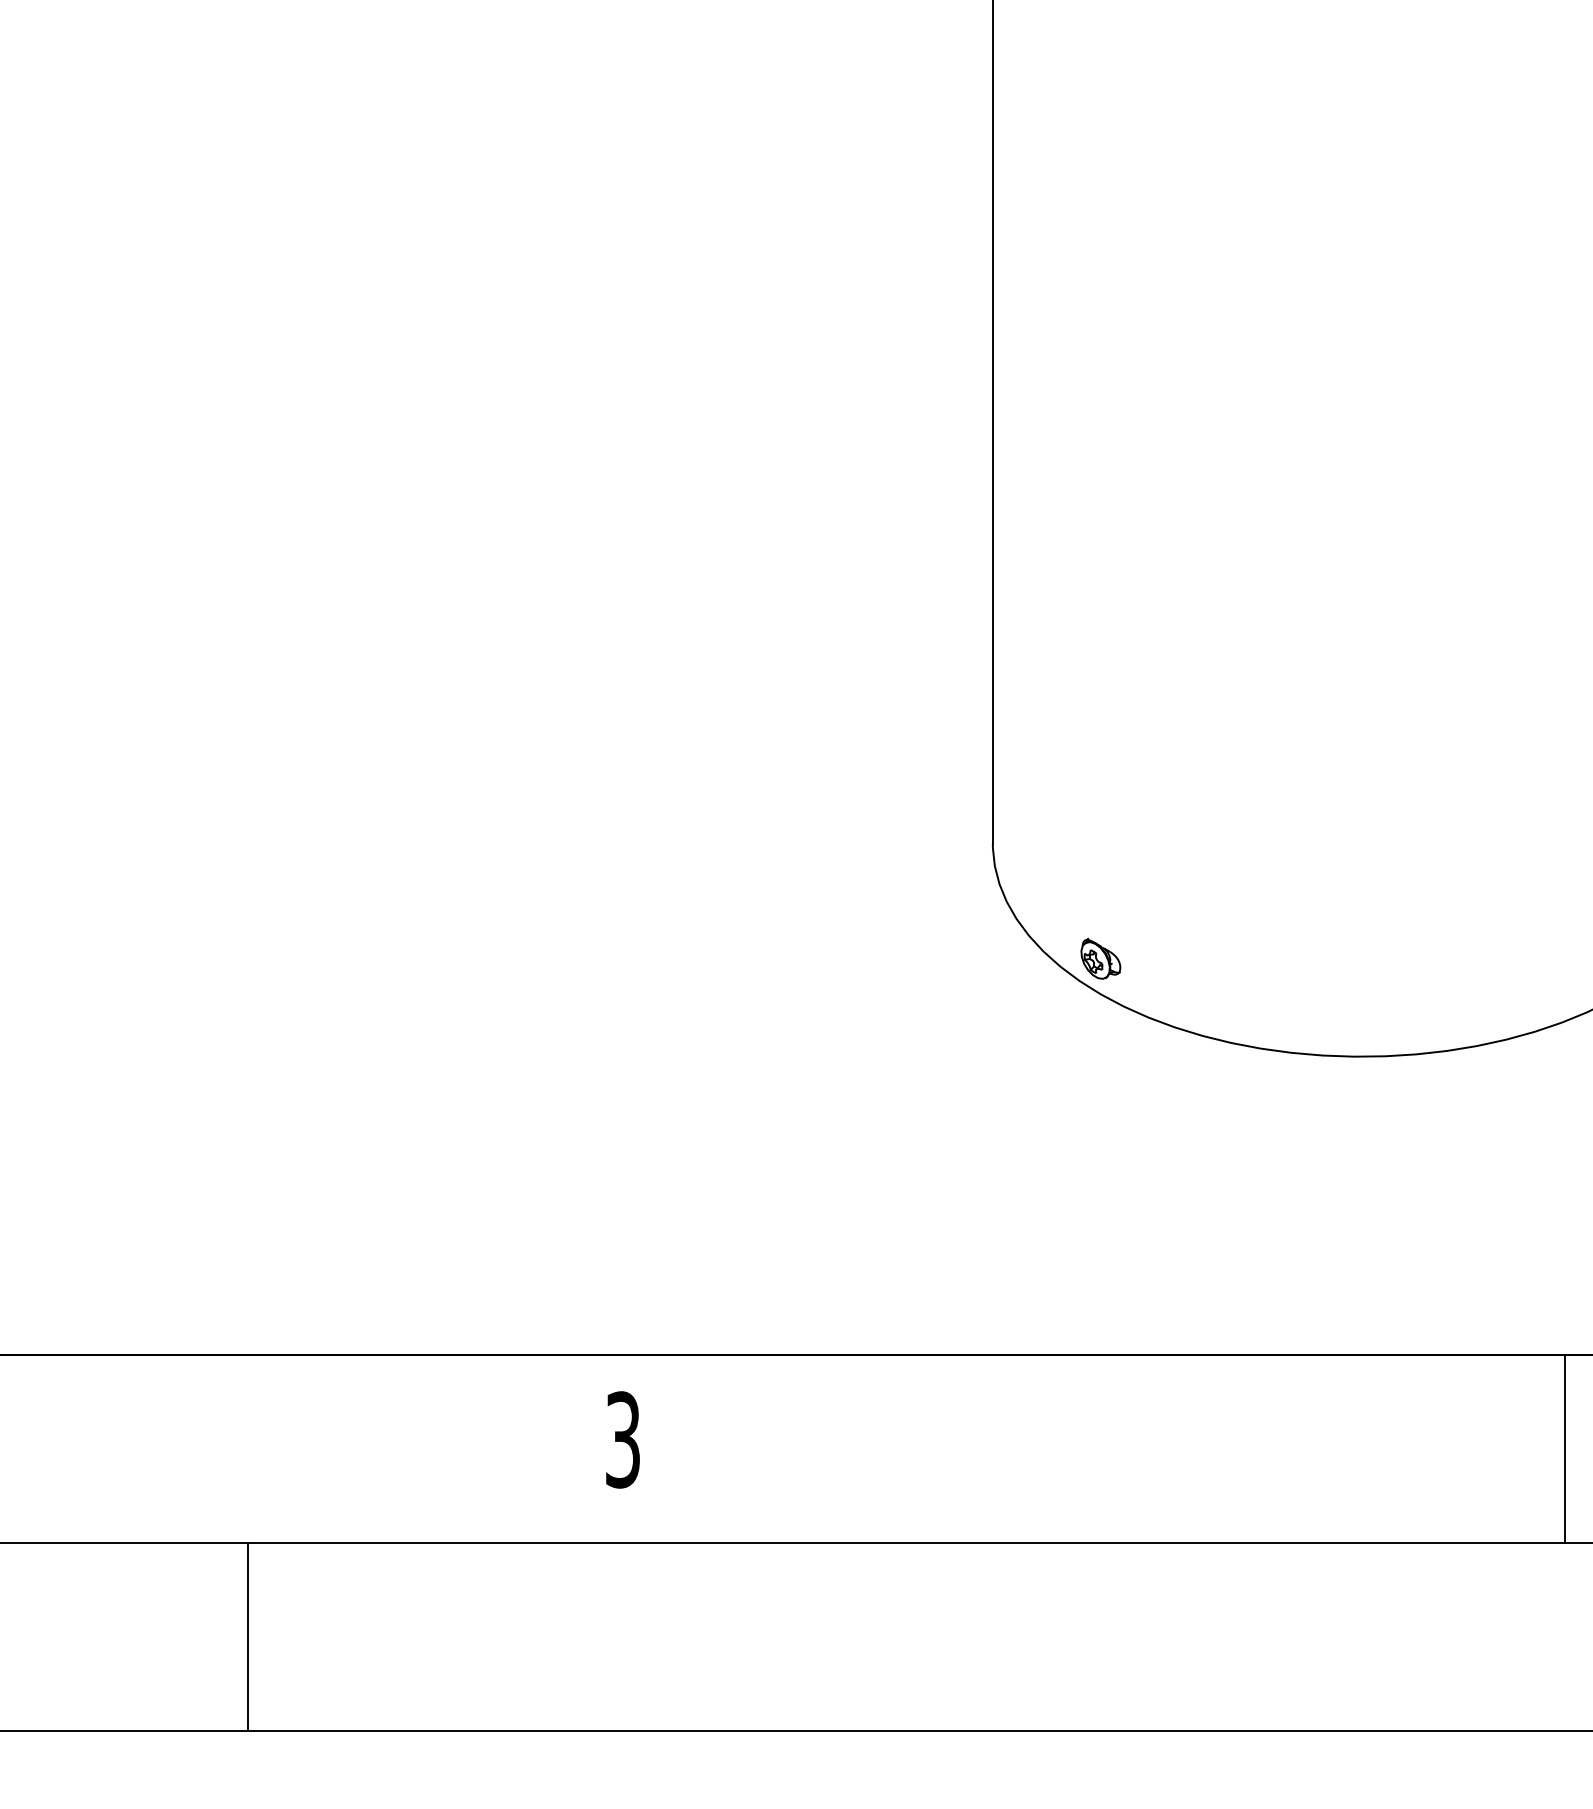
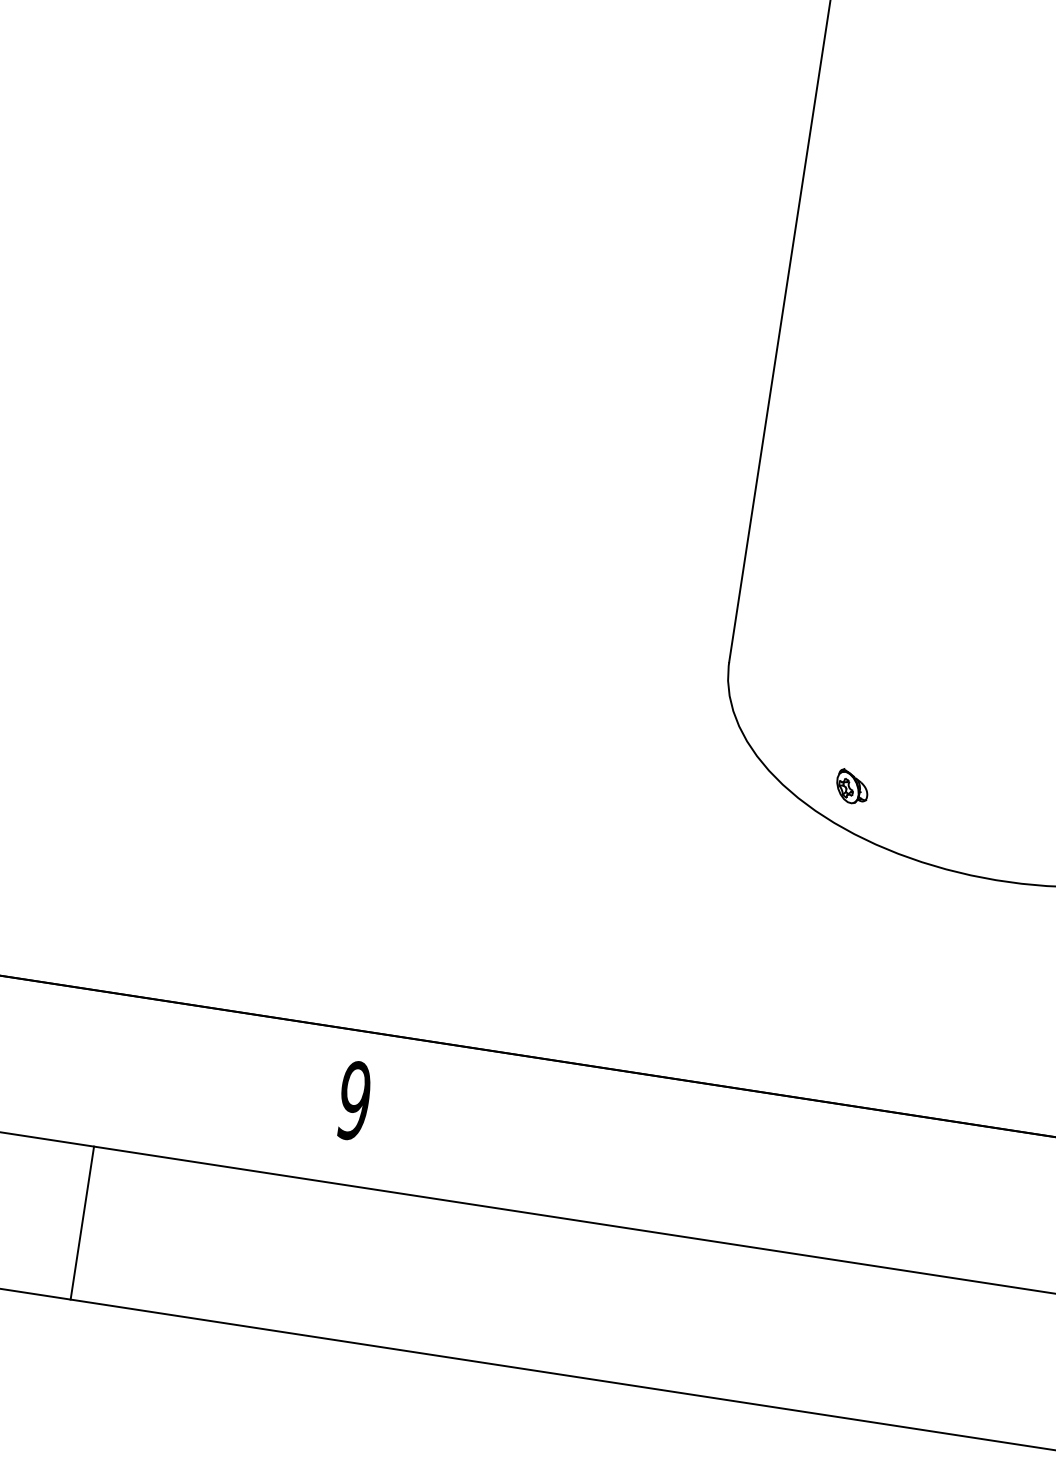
part: (1100, 958) -> (852, 786), moved
text: (622, 1439) -> (354, 1100), 3 -> 9
line: (247, 1636) -> (82, 1222), moved

